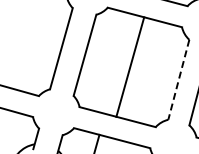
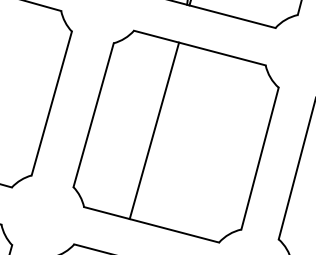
line: (130, 66) -> (154, 129), moved
line: (178, 80) -> (259, 159), dashed -> solid

